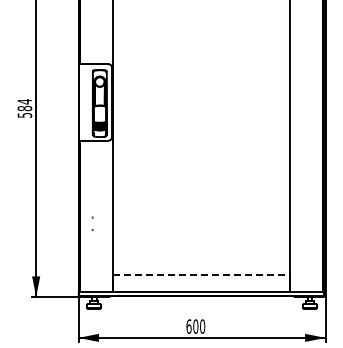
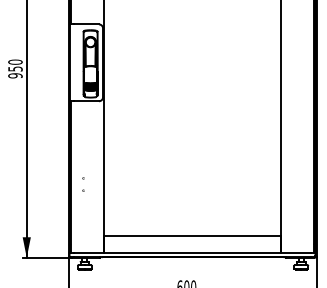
text: (24, 108) -> (15, 68), 584 -> 950
line: (201, 274) -> (192, 235), dashed -> solid

